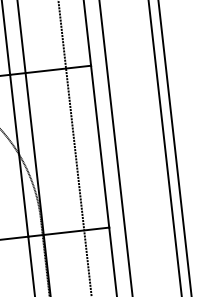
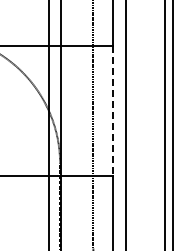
line: (100, 147) -> (113, 111), solid -> dashed

